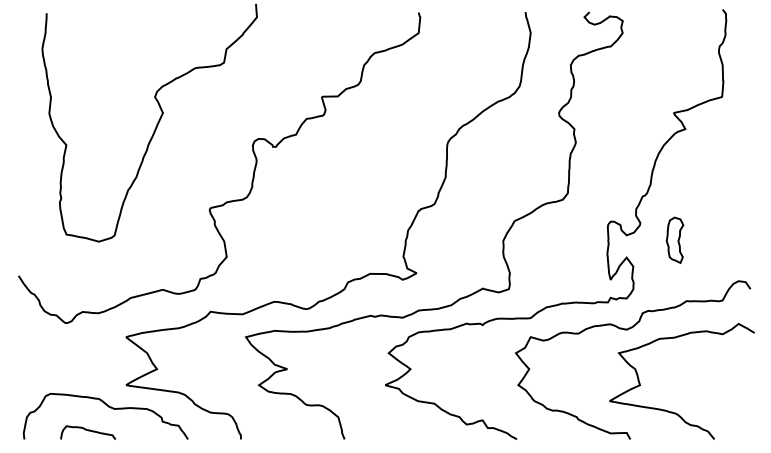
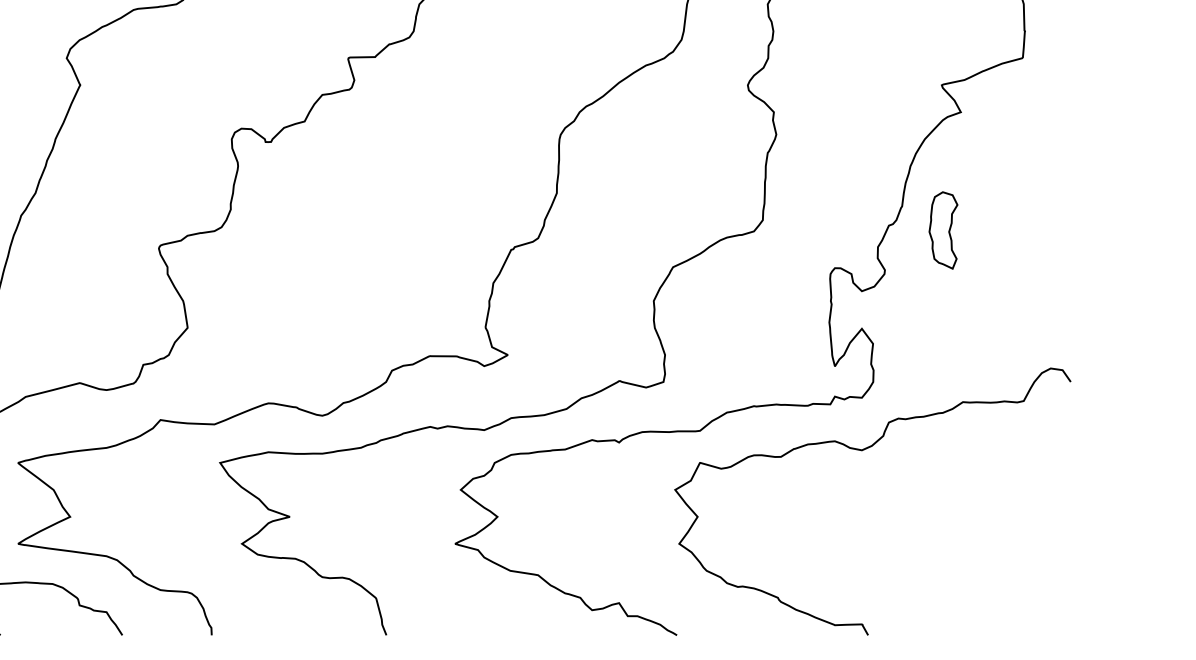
part: (674, 239) -> (942, 229), moved
curve: (672, 411) -> (939, 588), removed

